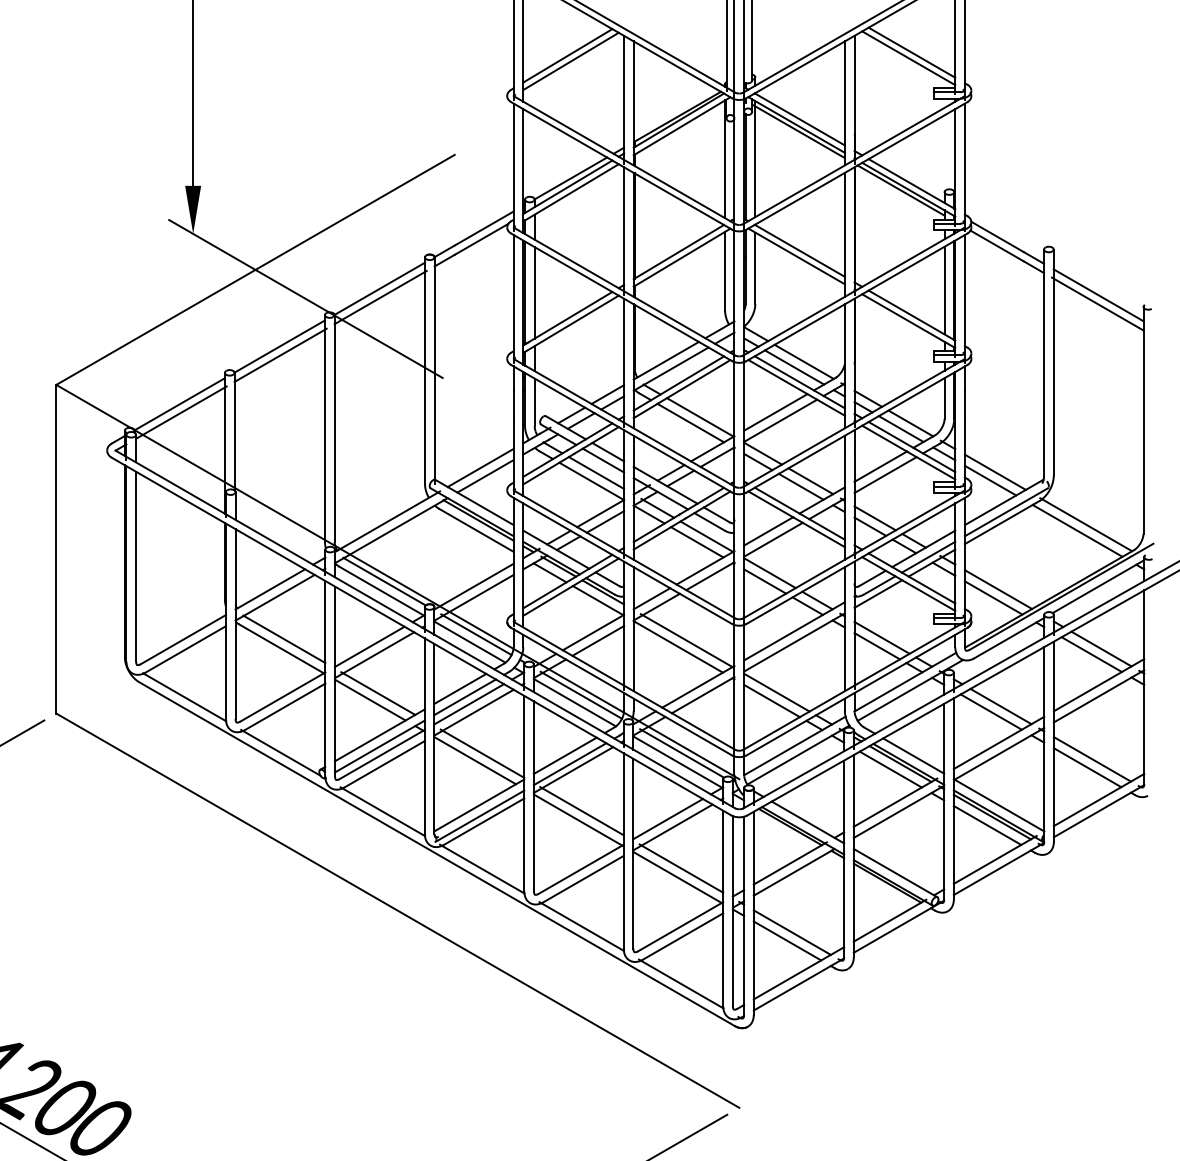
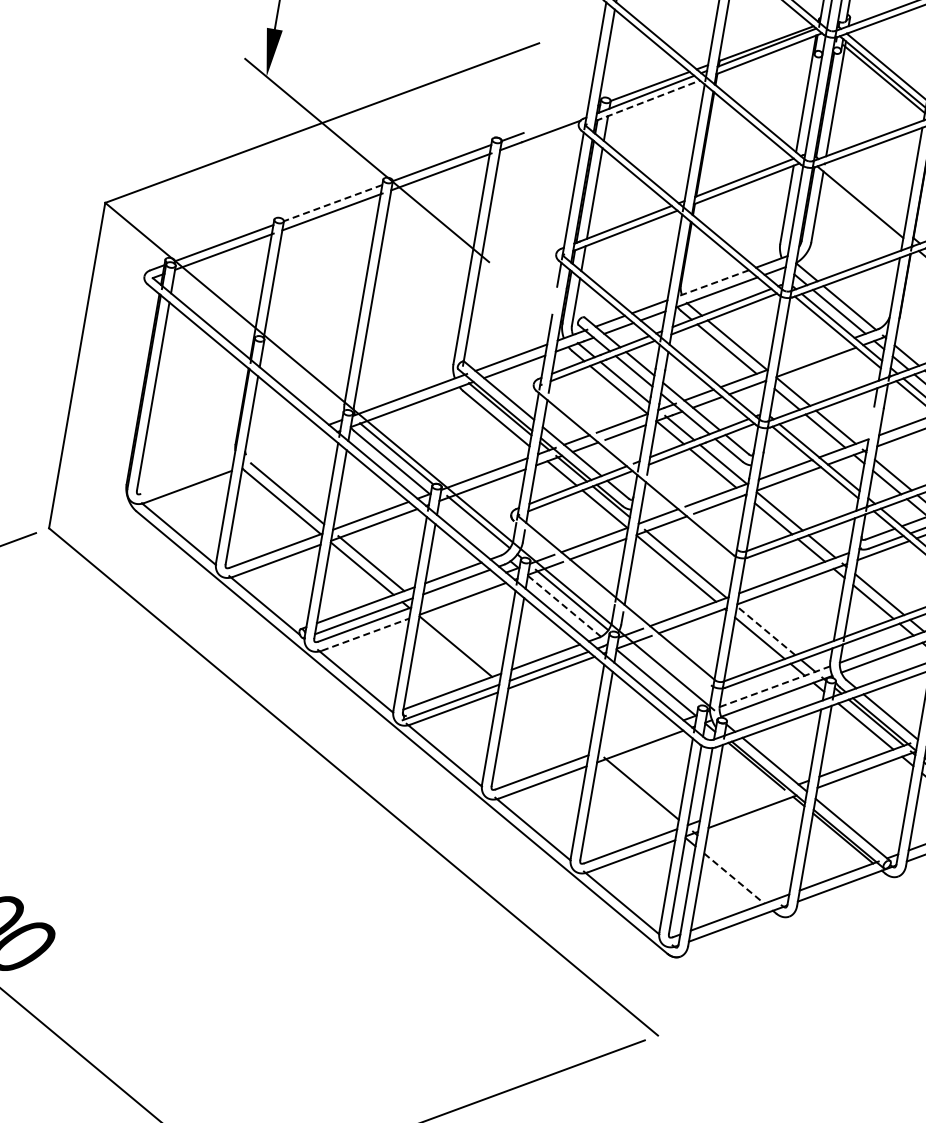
line: (571, 192) -> (648, 100), solid -> dashed
line: (483, 228) -> (555, 121), removed
line: (799, 250) -> (864, 196), removed
line: (279, 346) -> (332, 203), solid -> dashed
line: (666, 360) -> (713, 283), solid -> dashed
line: (513, 404) -> (554, 300), removed
line: (775, 412) -> (812, 353), removed
line: (844, 471) -> (870, 423), removed
line: (624, 554) -> (638, 467), removed
line: (270, 589) -> (282, 442), removed
line: (274, 597) -> (284, 450), removed
line: (182, 639) -> (186, 476), removed
line: (469, 641) -> (470, 527), removed
line: (621, 691) -> (612, 603), removed
line: (776, 692) -> (765, 630), solid -> dashed
line: (575, 702) -> (565, 606), solid -> dashed
line: (469, 704) -> (459, 590), removed
line: (794, 745) -> (774, 686), solid -> dashed
line: (482, 753) -> (464, 640), removed
line: (682, 753) -> (662, 674), removed
line: (385, 764) -> (366, 635), solid -> dashed
line: (581, 811) -> (552, 715), removed
line: (577, 819) -> (547, 722), removed
line: (667, 819) -> (636, 737), removed
line: (789, 863) -> (749, 802), removed
line: (677, 877) -> (636, 796), removed
line: (791, 932) -> (739, 870), removed
line: (787, 940) -> (734, 878), solid -> dashed

